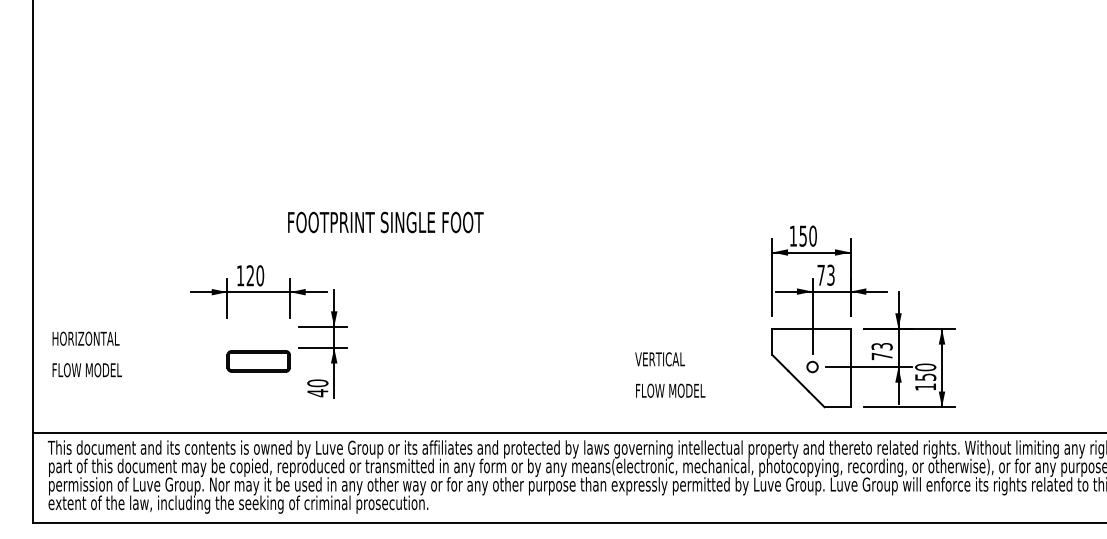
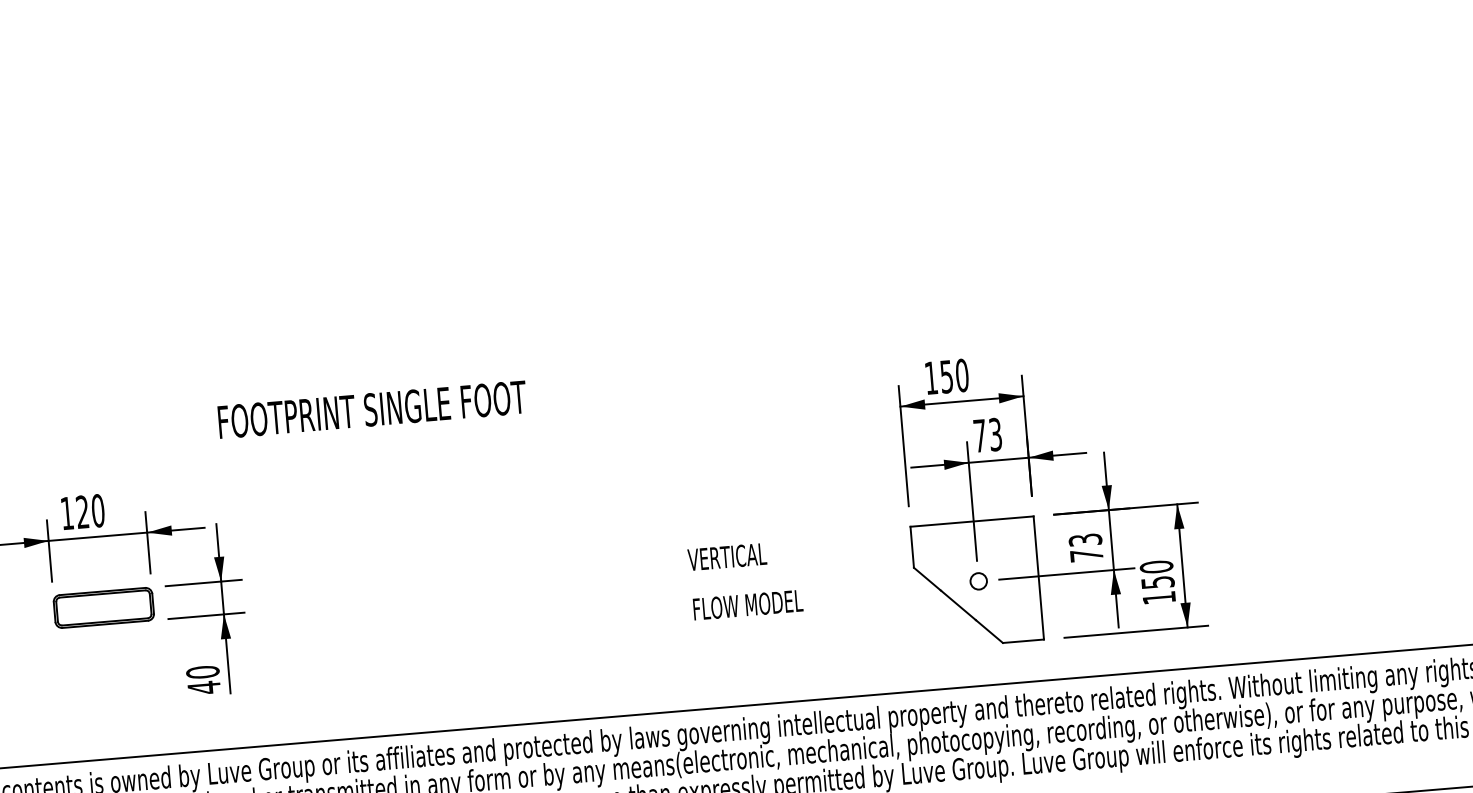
text: (385, 222) -> (371, 409), moved
part: (258, 361) -> (103, 608), moved
text: (670, 374) -> (745, 579), moved

